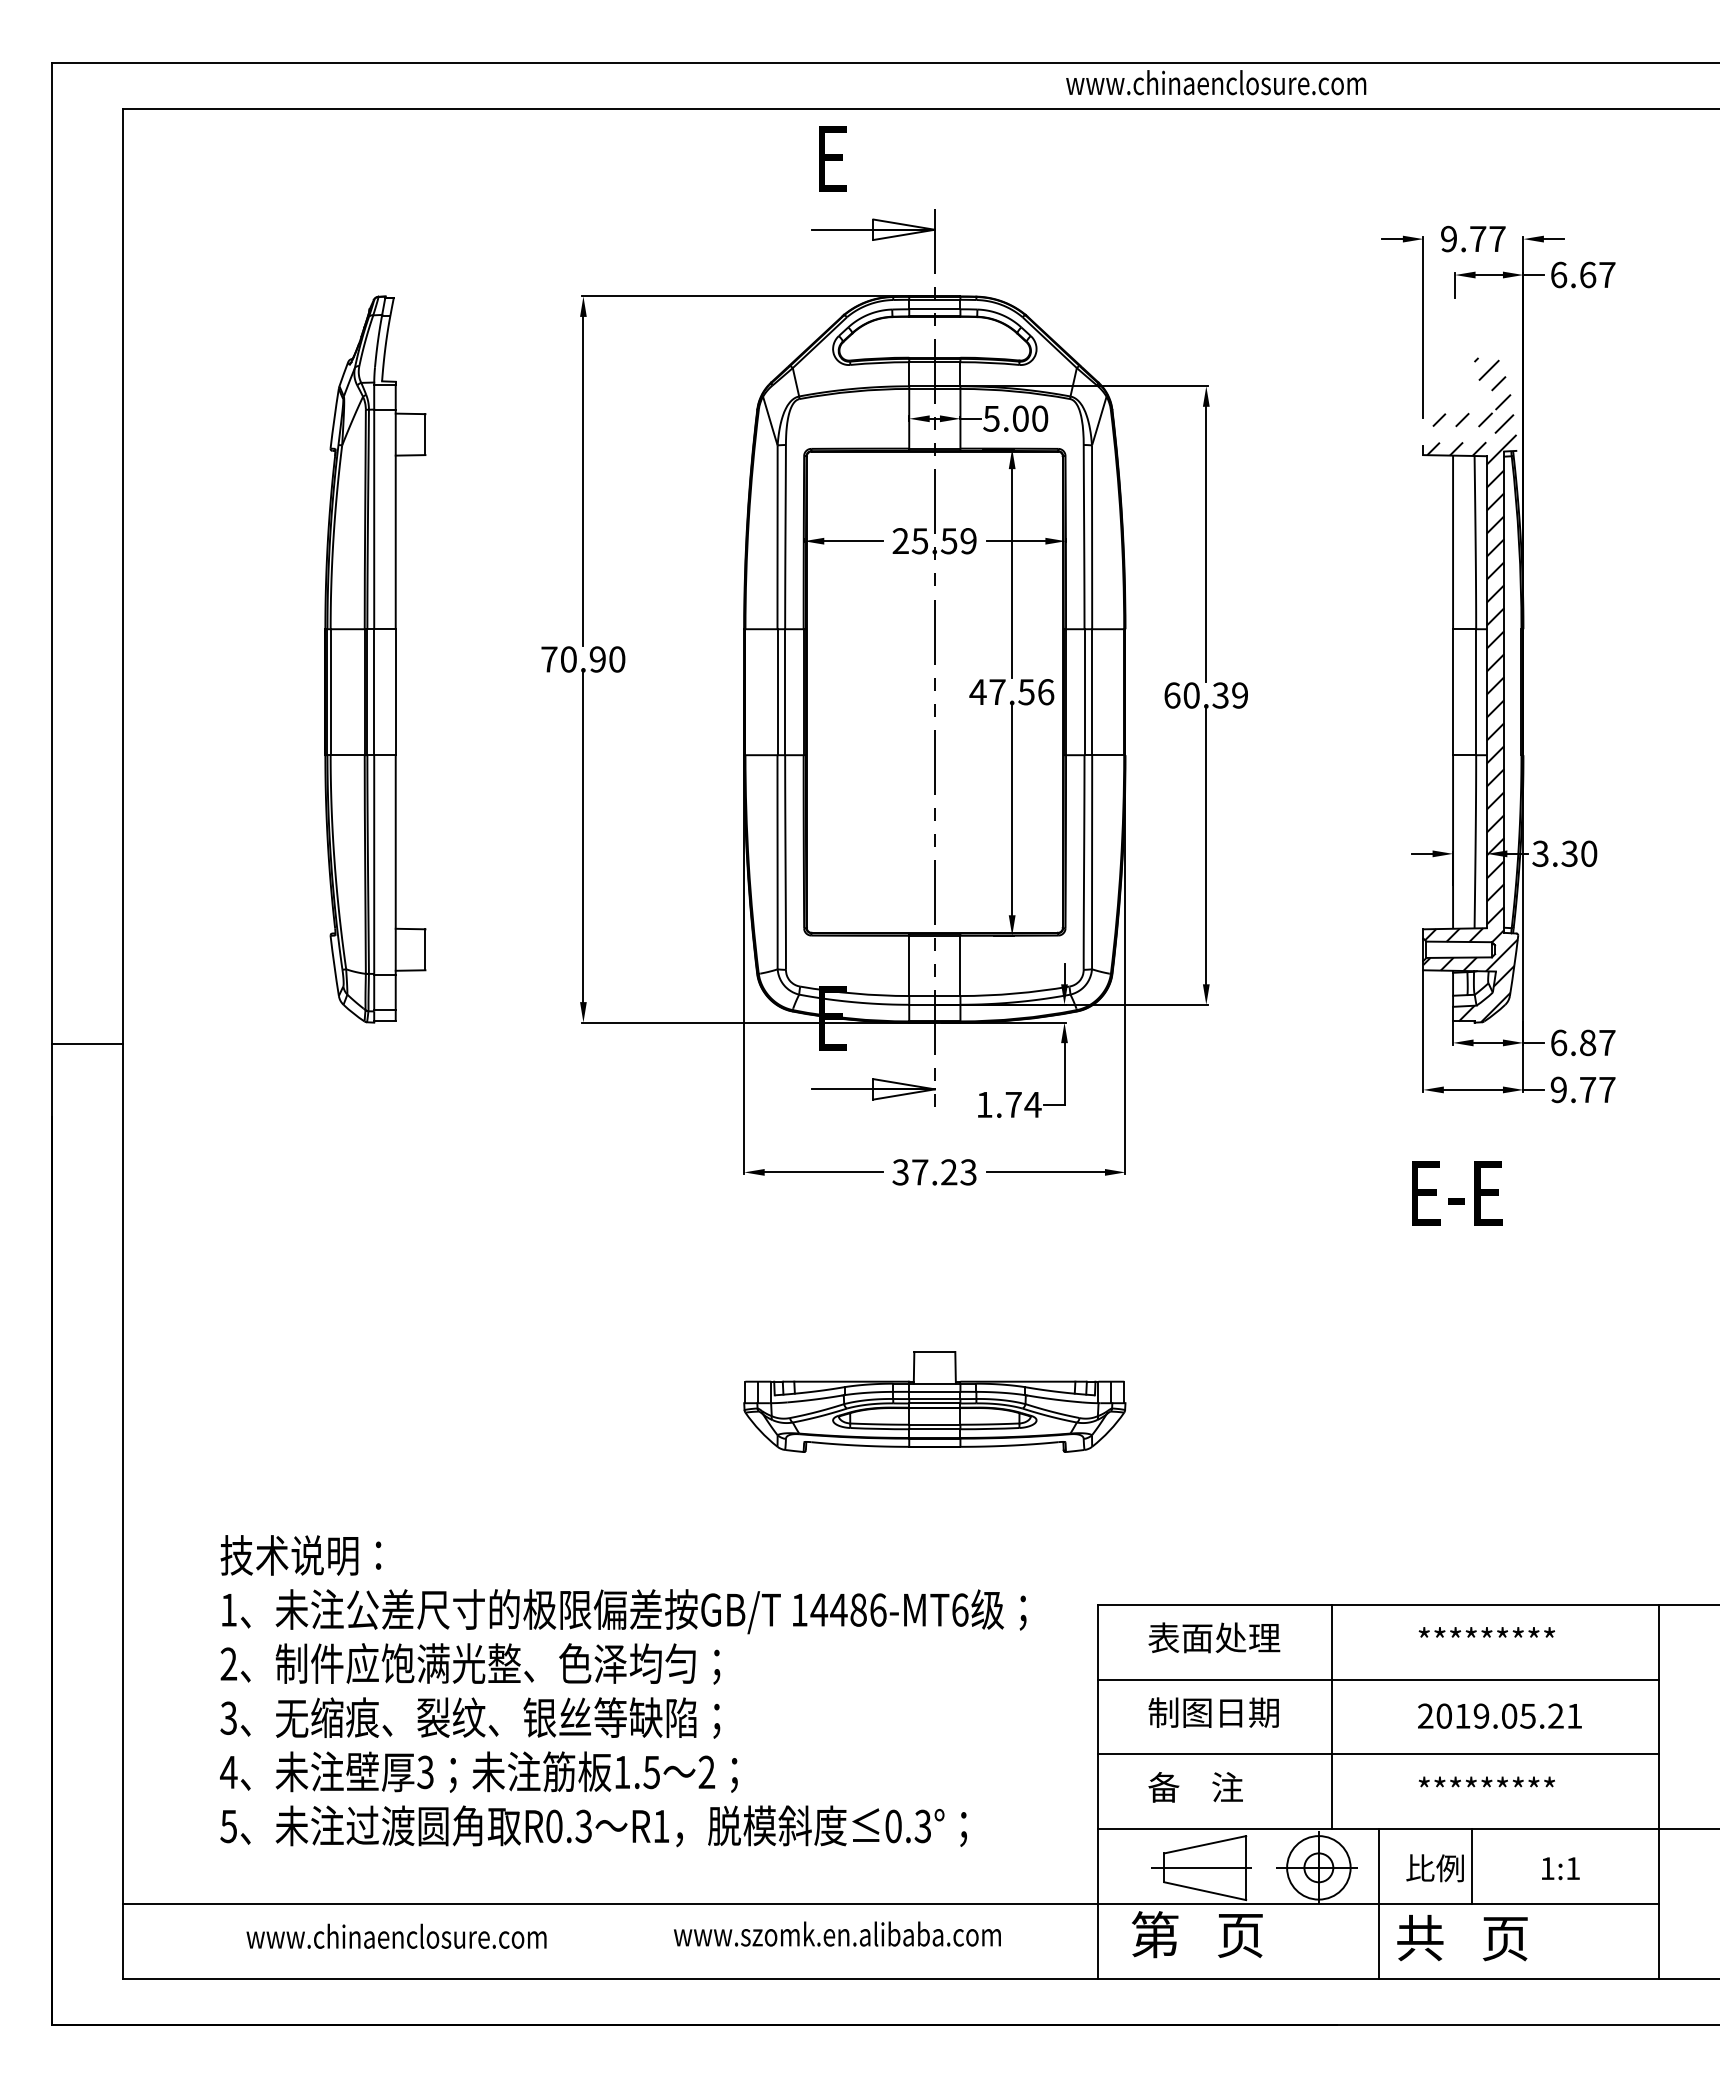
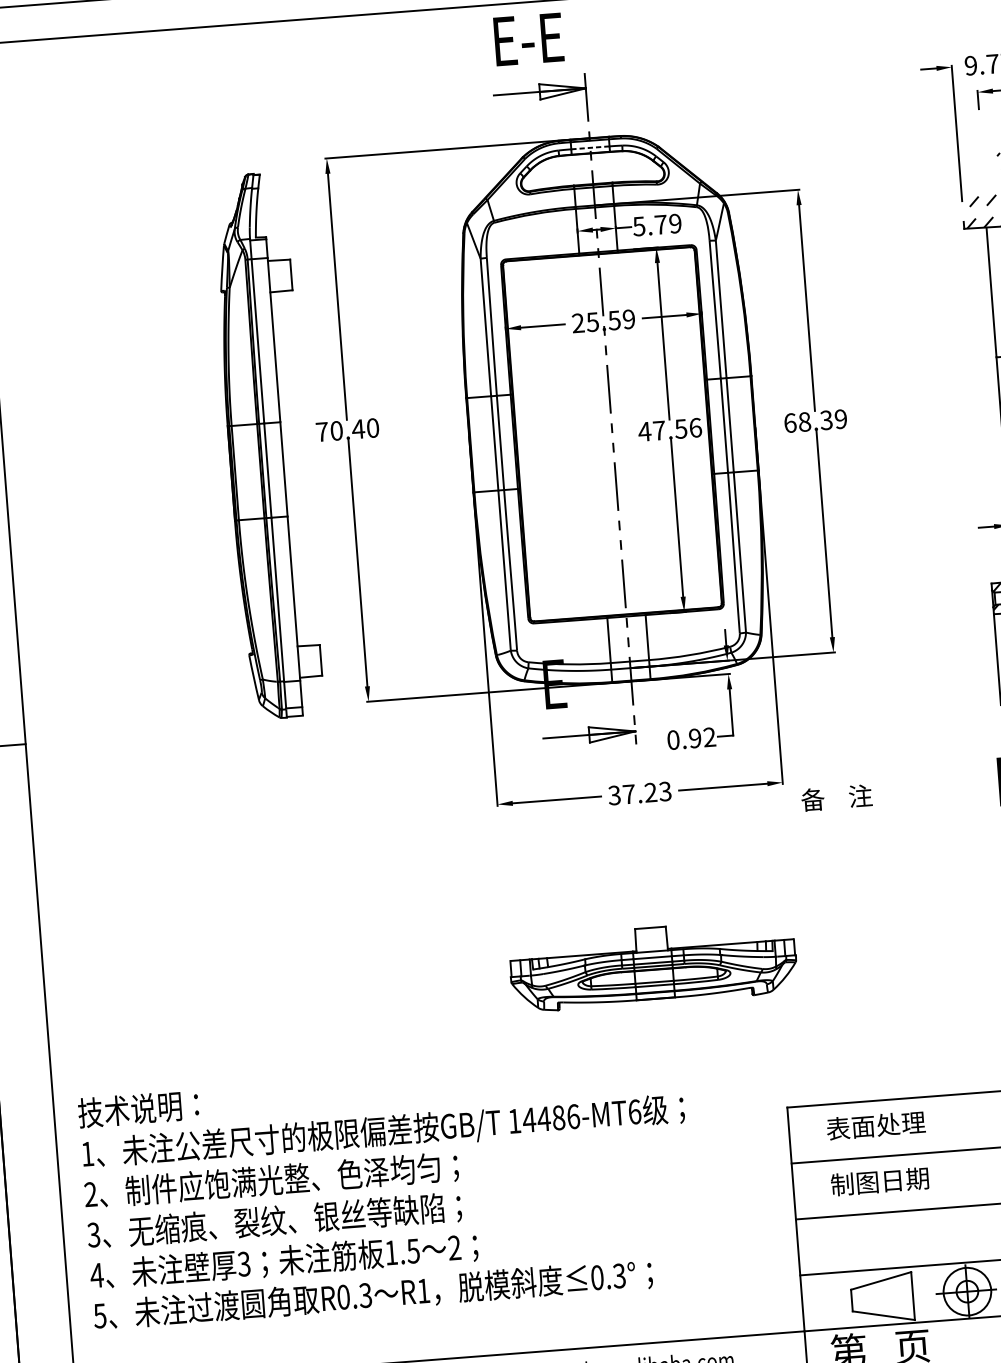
text: (881, 158) -> (541, 38), E -> E-E
line: (934, 309) -> (590, 148), solid -> dashed
text: (1030, 418) -> (668, 224), 5.00 -> 5.79
part: (375, 659) -> (266, 446), moved
text: (597, 659) -> (358, 429), 70.90 -> 70.40
text: (1191, 695) -> (804, 422), 60.39 -> 68.39
text: (1008, 1104) -> (691, 738), 1.74 -> 0.92
text: (623, 1691) -> (387, 1192), moved
line: (1332, 1716) -> (968, 1177), removed
text: (1195, 1787) -> (836, 798), moved
line: (1201, 1867) -> (879, 1298), removed

